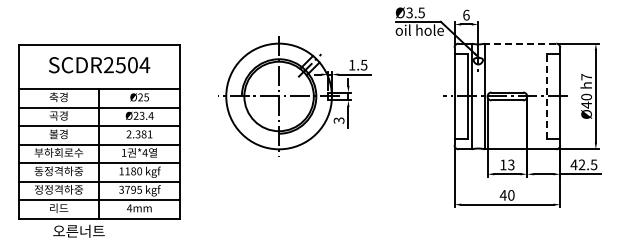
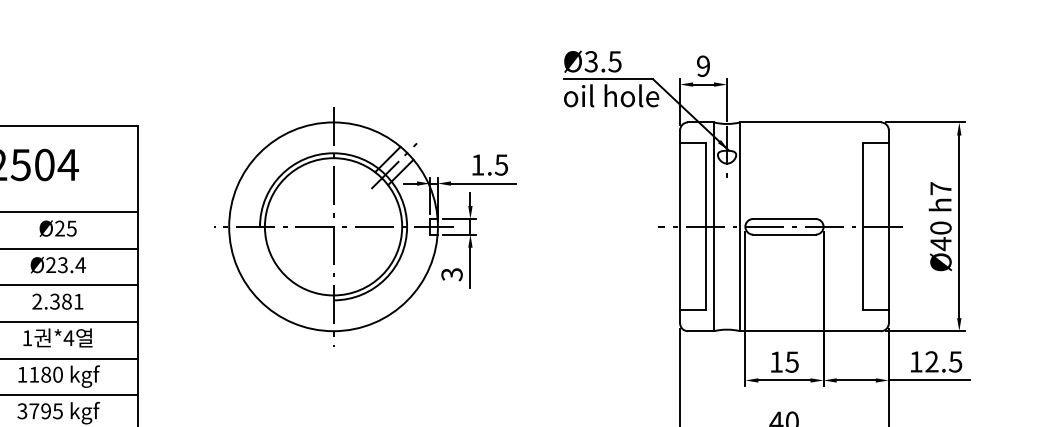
text: (466, 14) -> (703, 64), 6 -> 9
line: (520, 43) -> (810, 122), dashed -> solid
line: (547, 95) -> (863, 224), dashed -> solid
text: (511, 164) -> (792, 361), 13 -> 15
text: (573, 164) -> (915, 361), 42.5 -> 12.5

